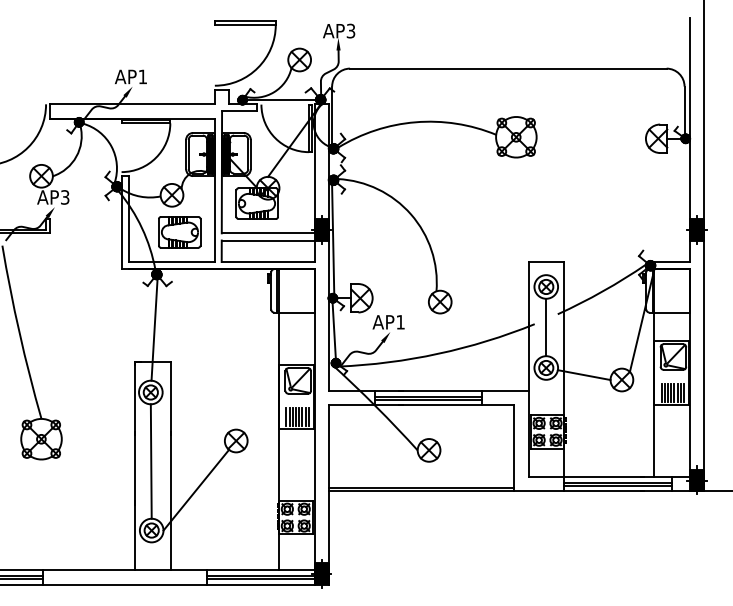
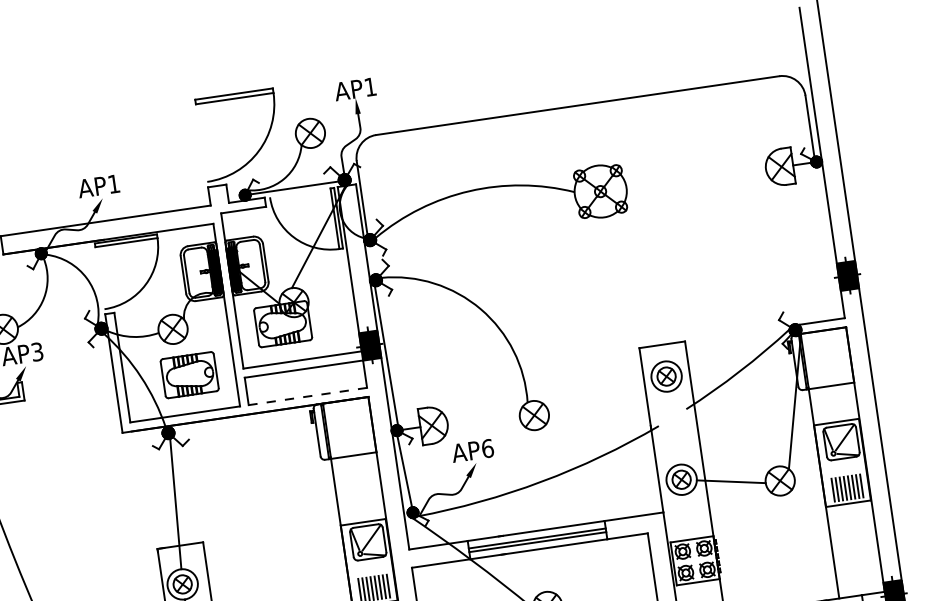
text: (350, 30) -> (369, 86), AP3 -> AP1
line: (267, 262) -> (307, 397), solid -> dashed
text: (400, 322) -> (487, 448), AP1 -> AP6
line: (546, 327) -> (674, 428), removed

